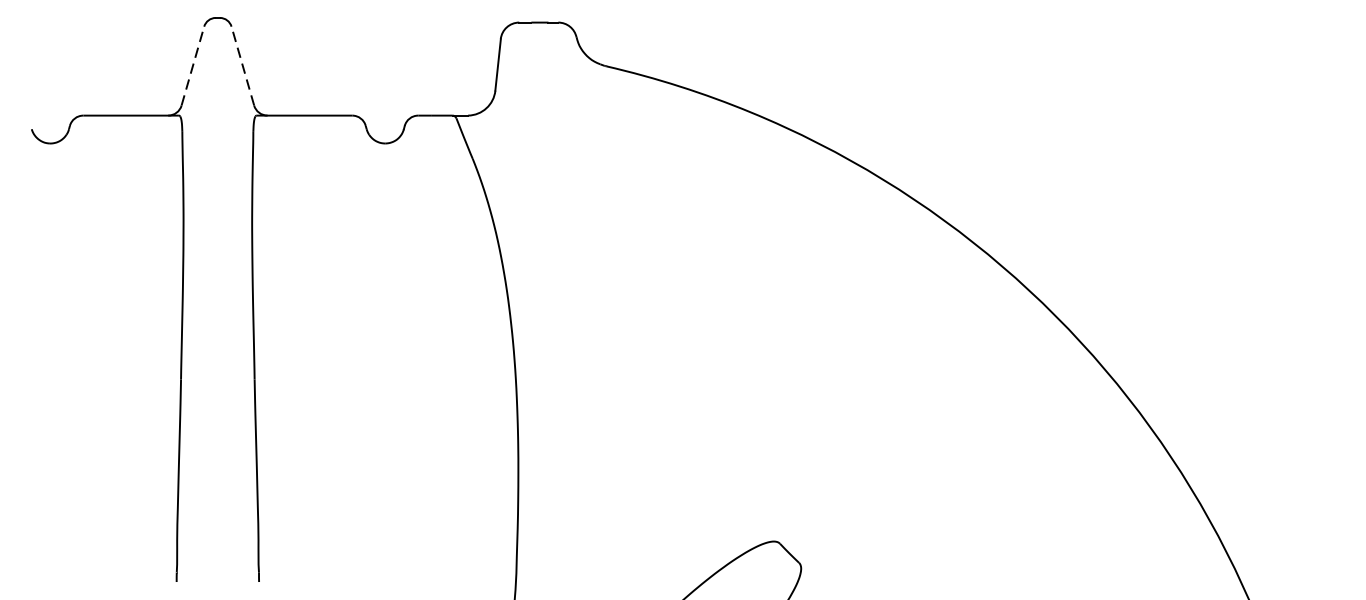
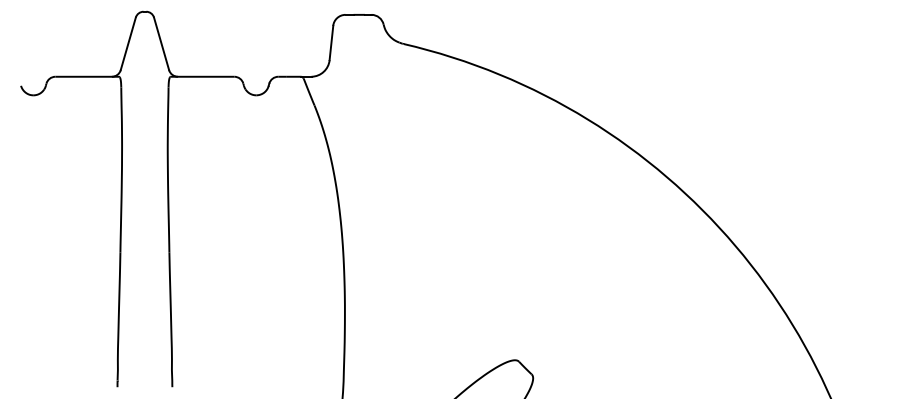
line: (193, 65) -> (128, 43), dashed -> solid
line: (242, 65) -> (161, 43), dashed -> solid

